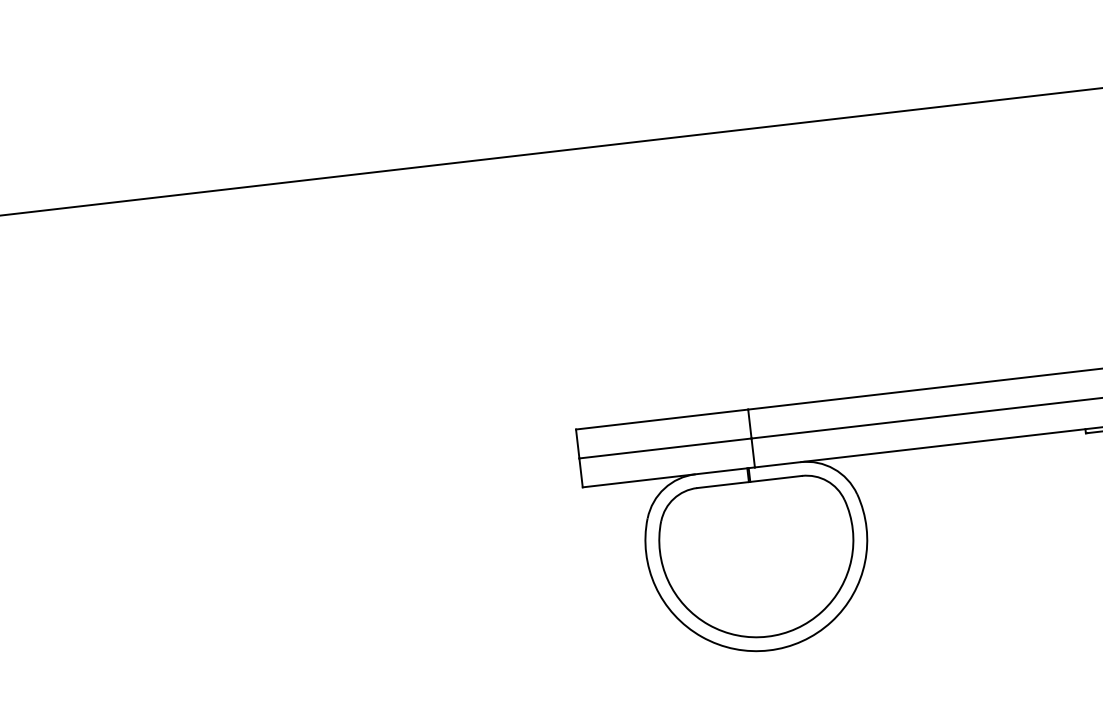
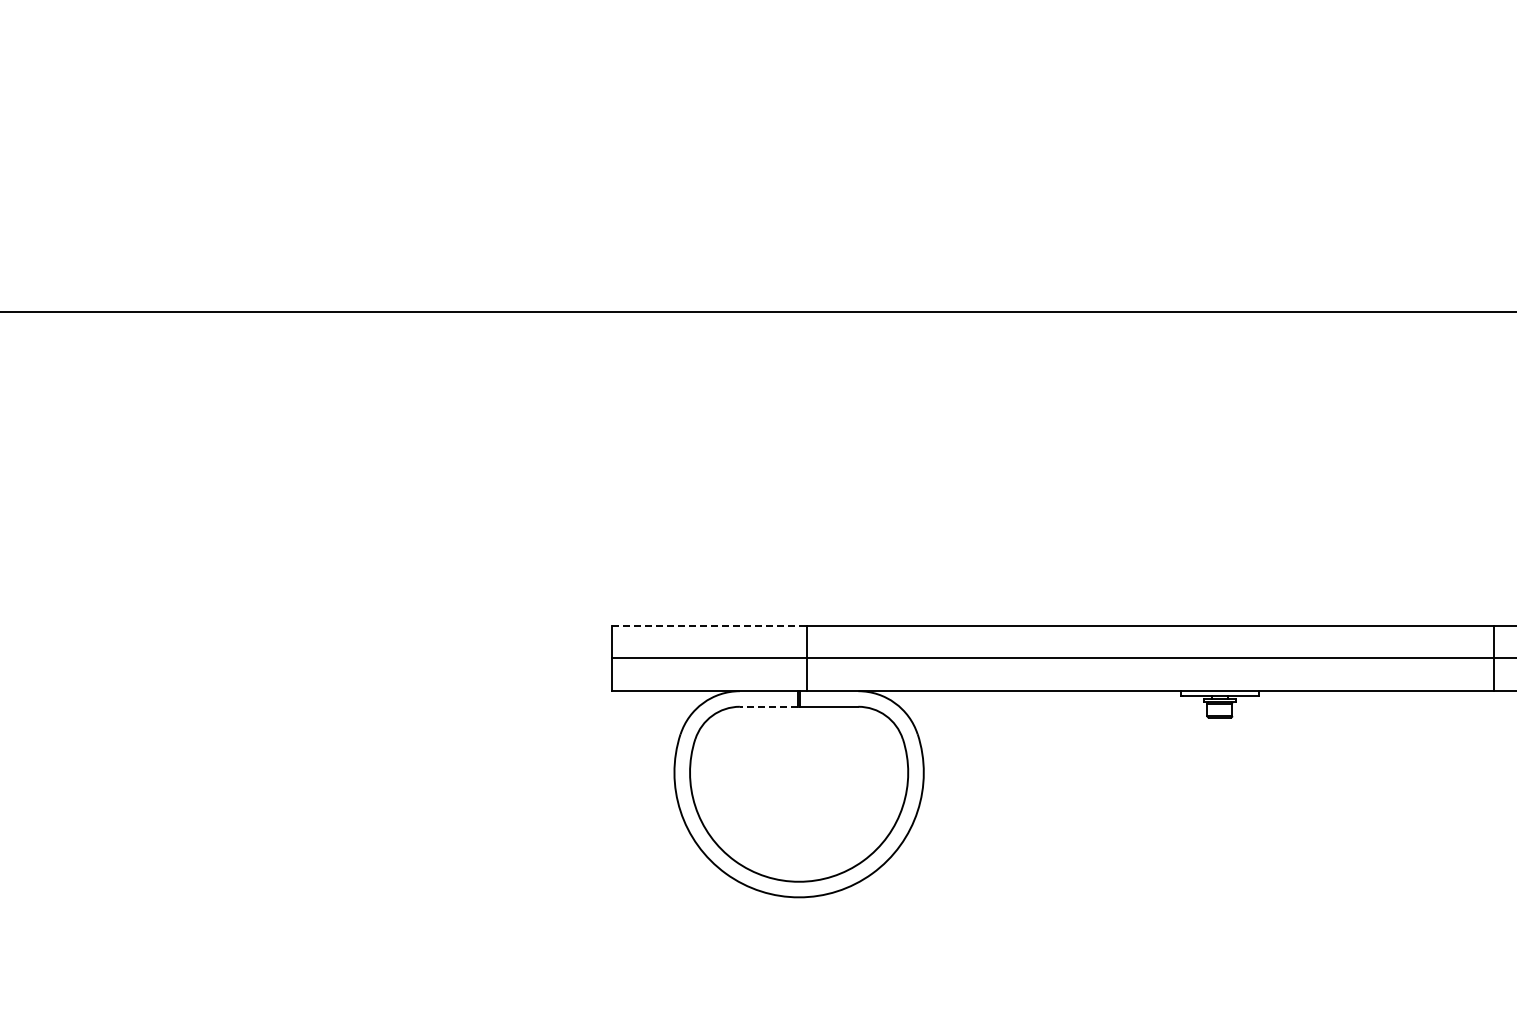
line: (662, 419) -> (710, 625), solid -> dashed
line: (722, 484) -> (768, 706), solid -> dashed

